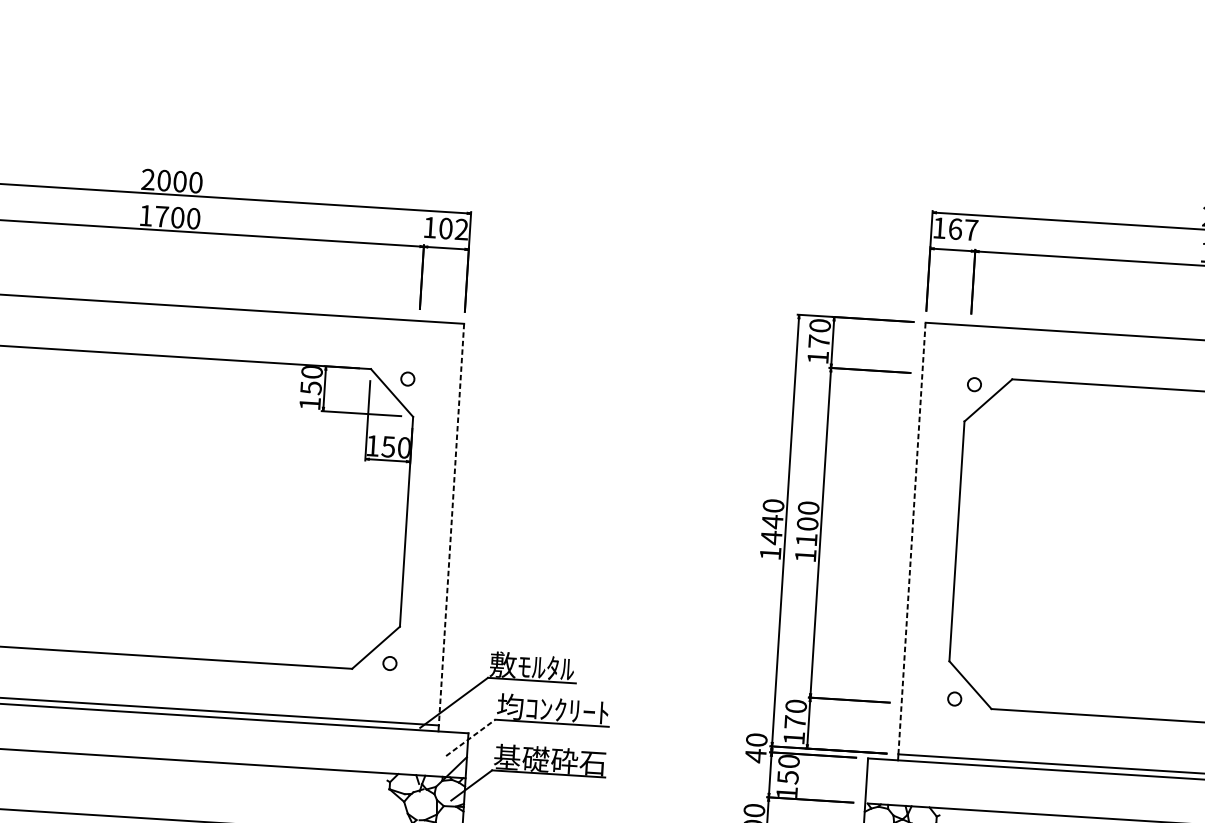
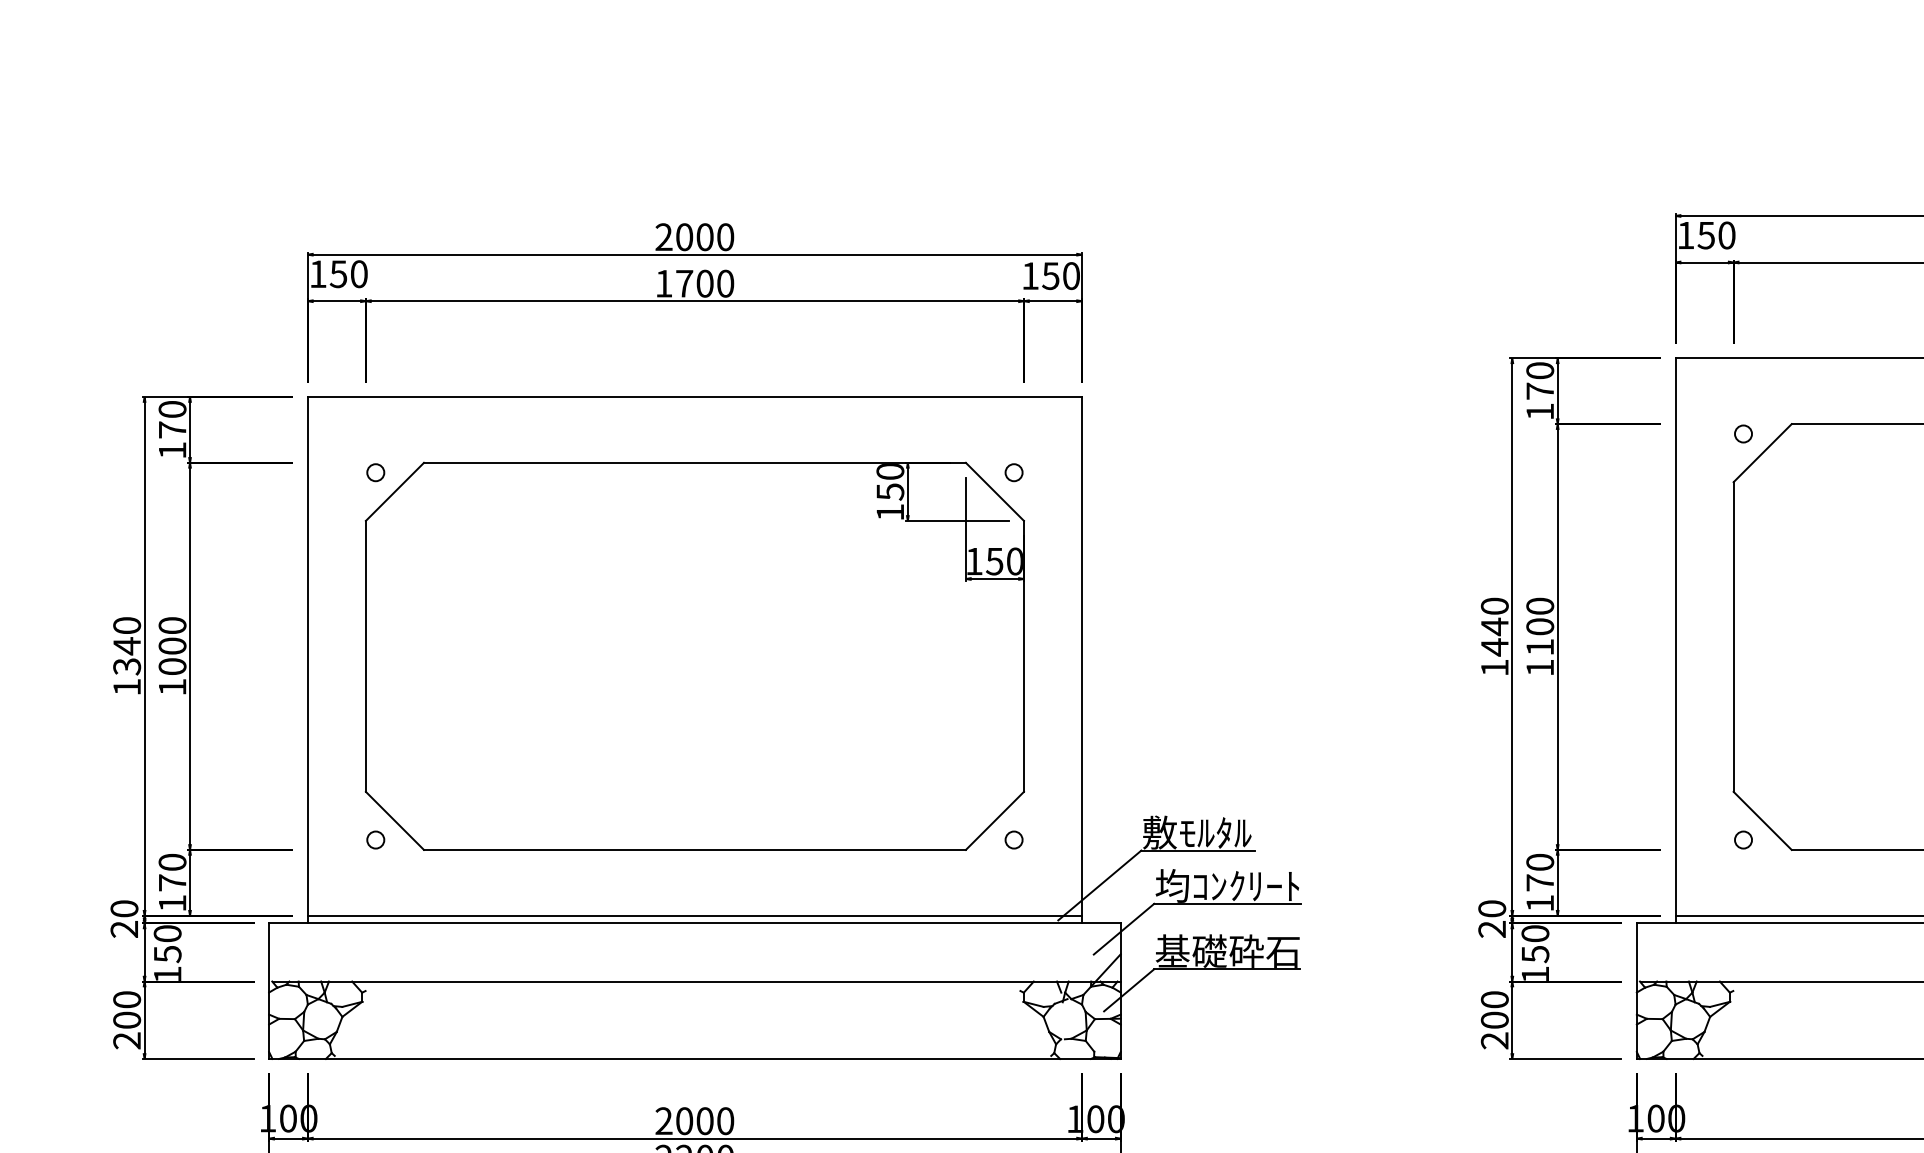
text: (453, 229) -> (1060, 276), 102 -> 150
text: (963, 229) -> (1716, 235), 167 -> 150
line: (451, 524) -> (1082, 656), dashed -> solid
line: (911, 538) -> (1675, 637), dashed -> solid
line: (471, 737) -> (1124, 928), dashed -> solid
text: (755, 756) -> (1491, 929), 40 -> 20

